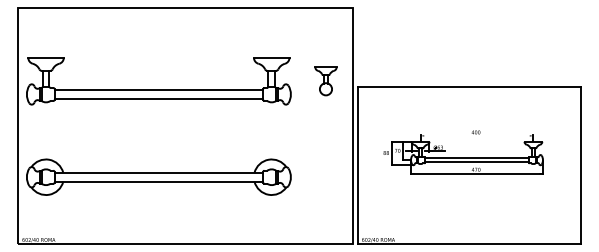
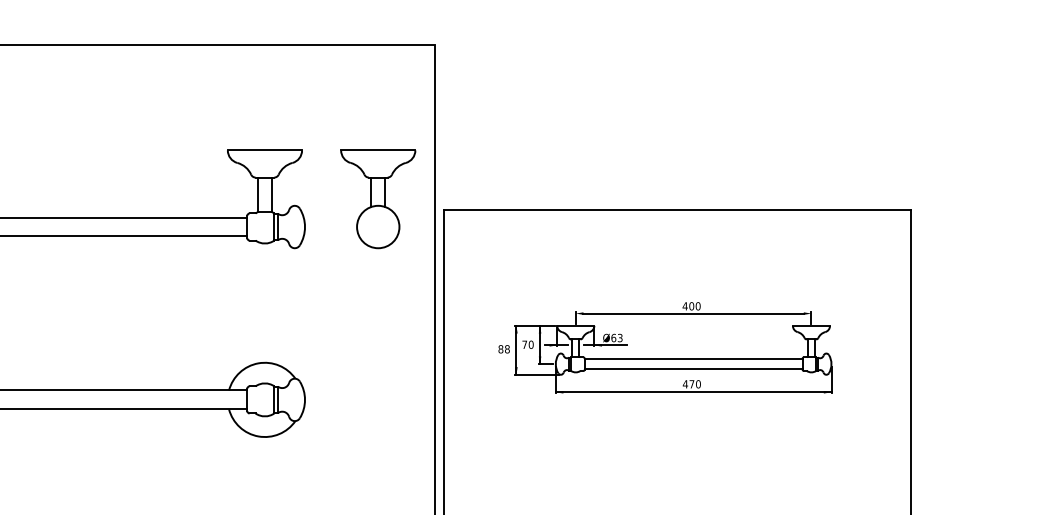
part: (325, 81) -> (377, 199), size x1.67
line: (476, 135) -> (692, 312), added

